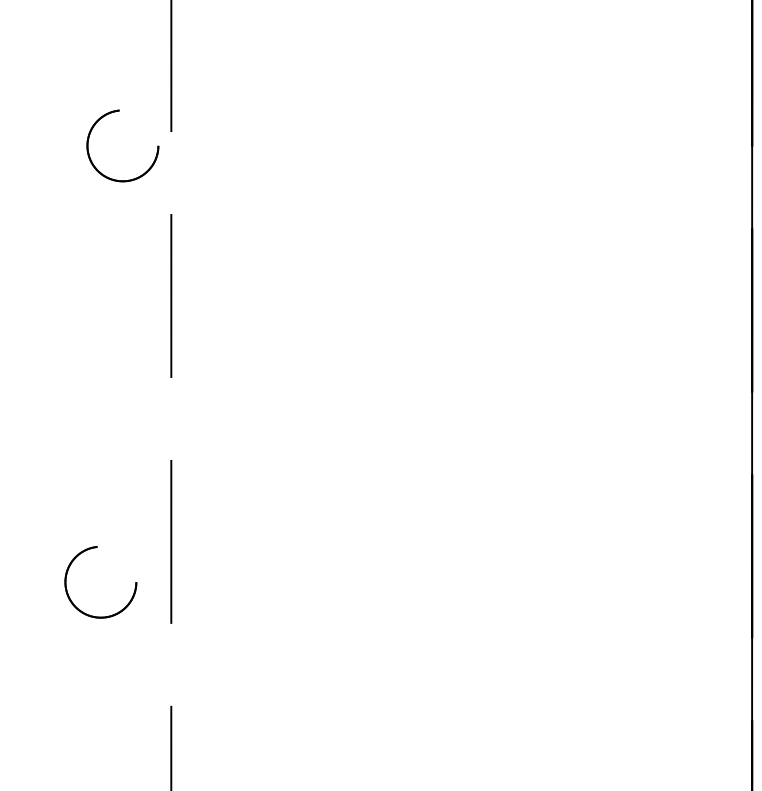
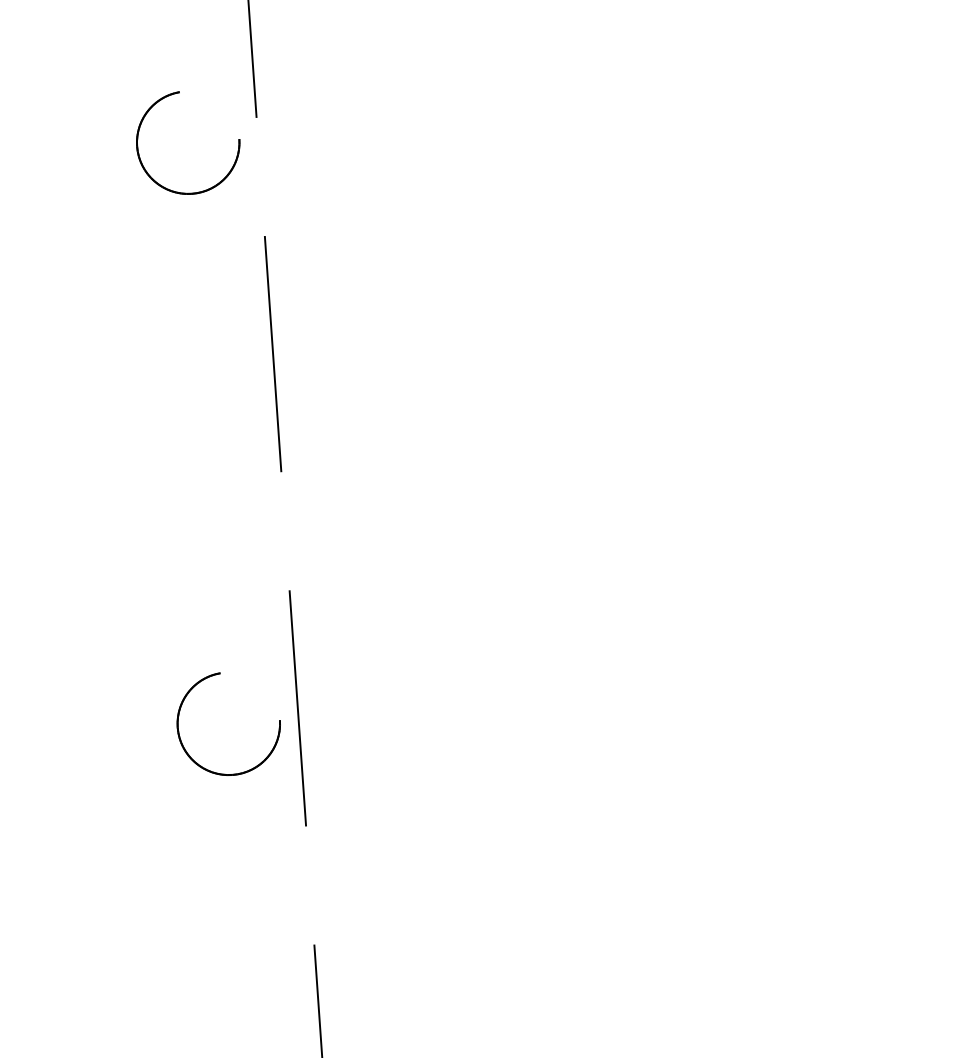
part: (73, 602) -> (191, 755), moved

